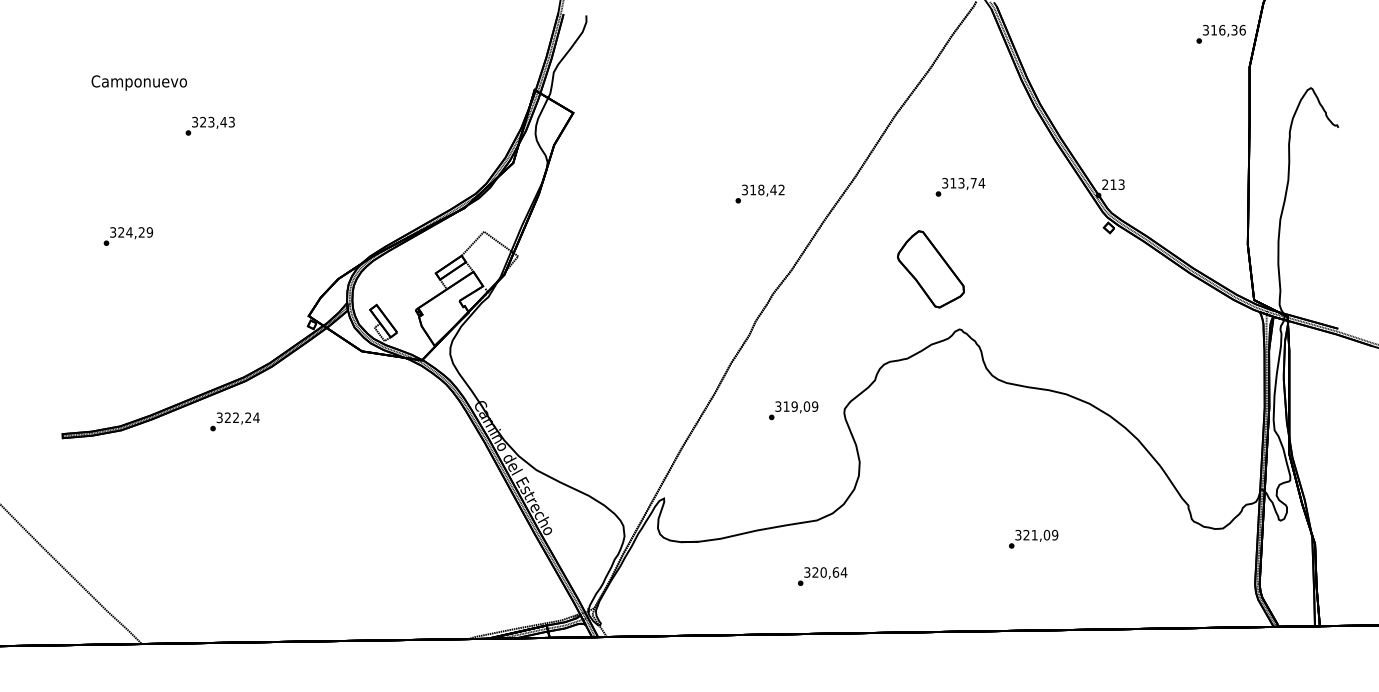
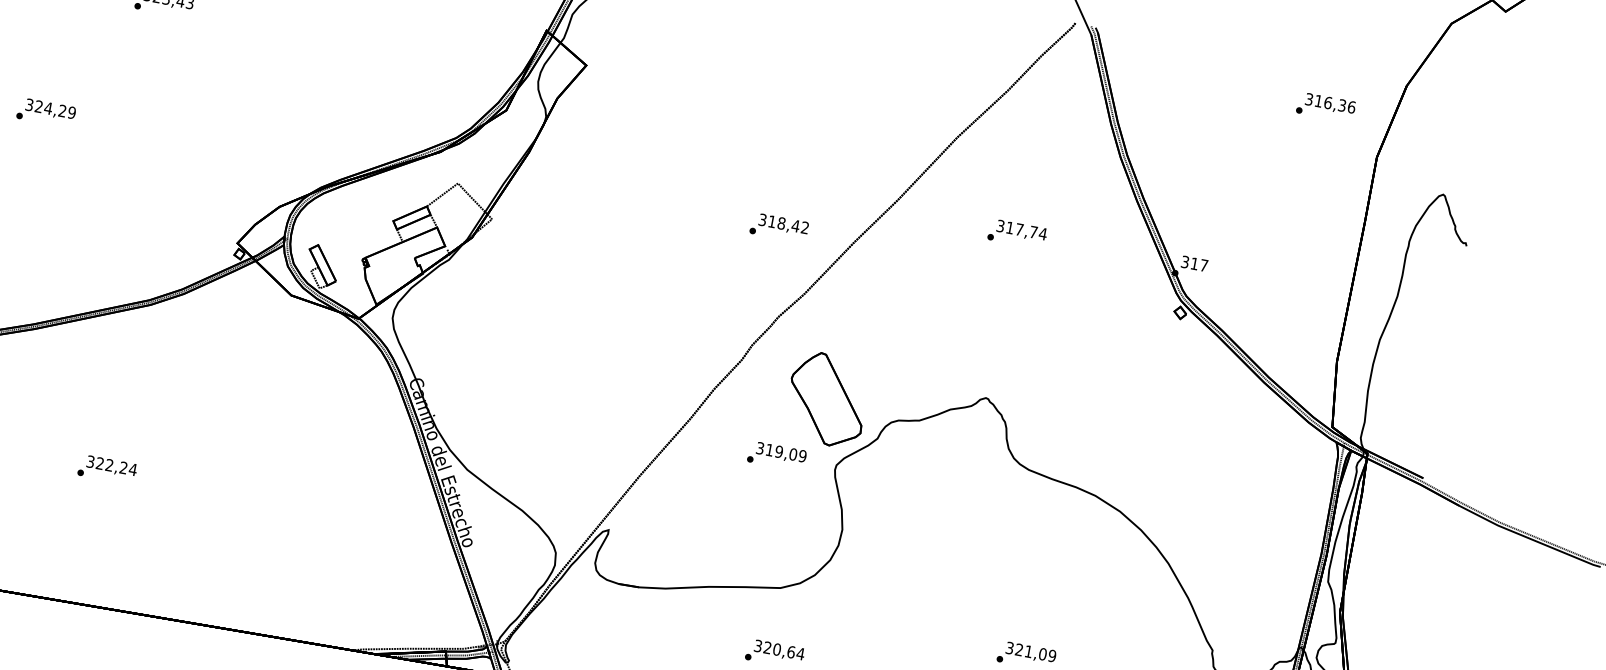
text: (1220, 34) -> (1325, 107), moved
text: (961, 183) -> (1019, 229), 313,74 -> 317,74
text: (1113, 184) -> (1194, 263), 213 -> 317
text: (759, 193) -> (778, 227), moved
part: (930, 269) -> (826, 399), moved
text: (234, 421) -> (106, 469), moved

